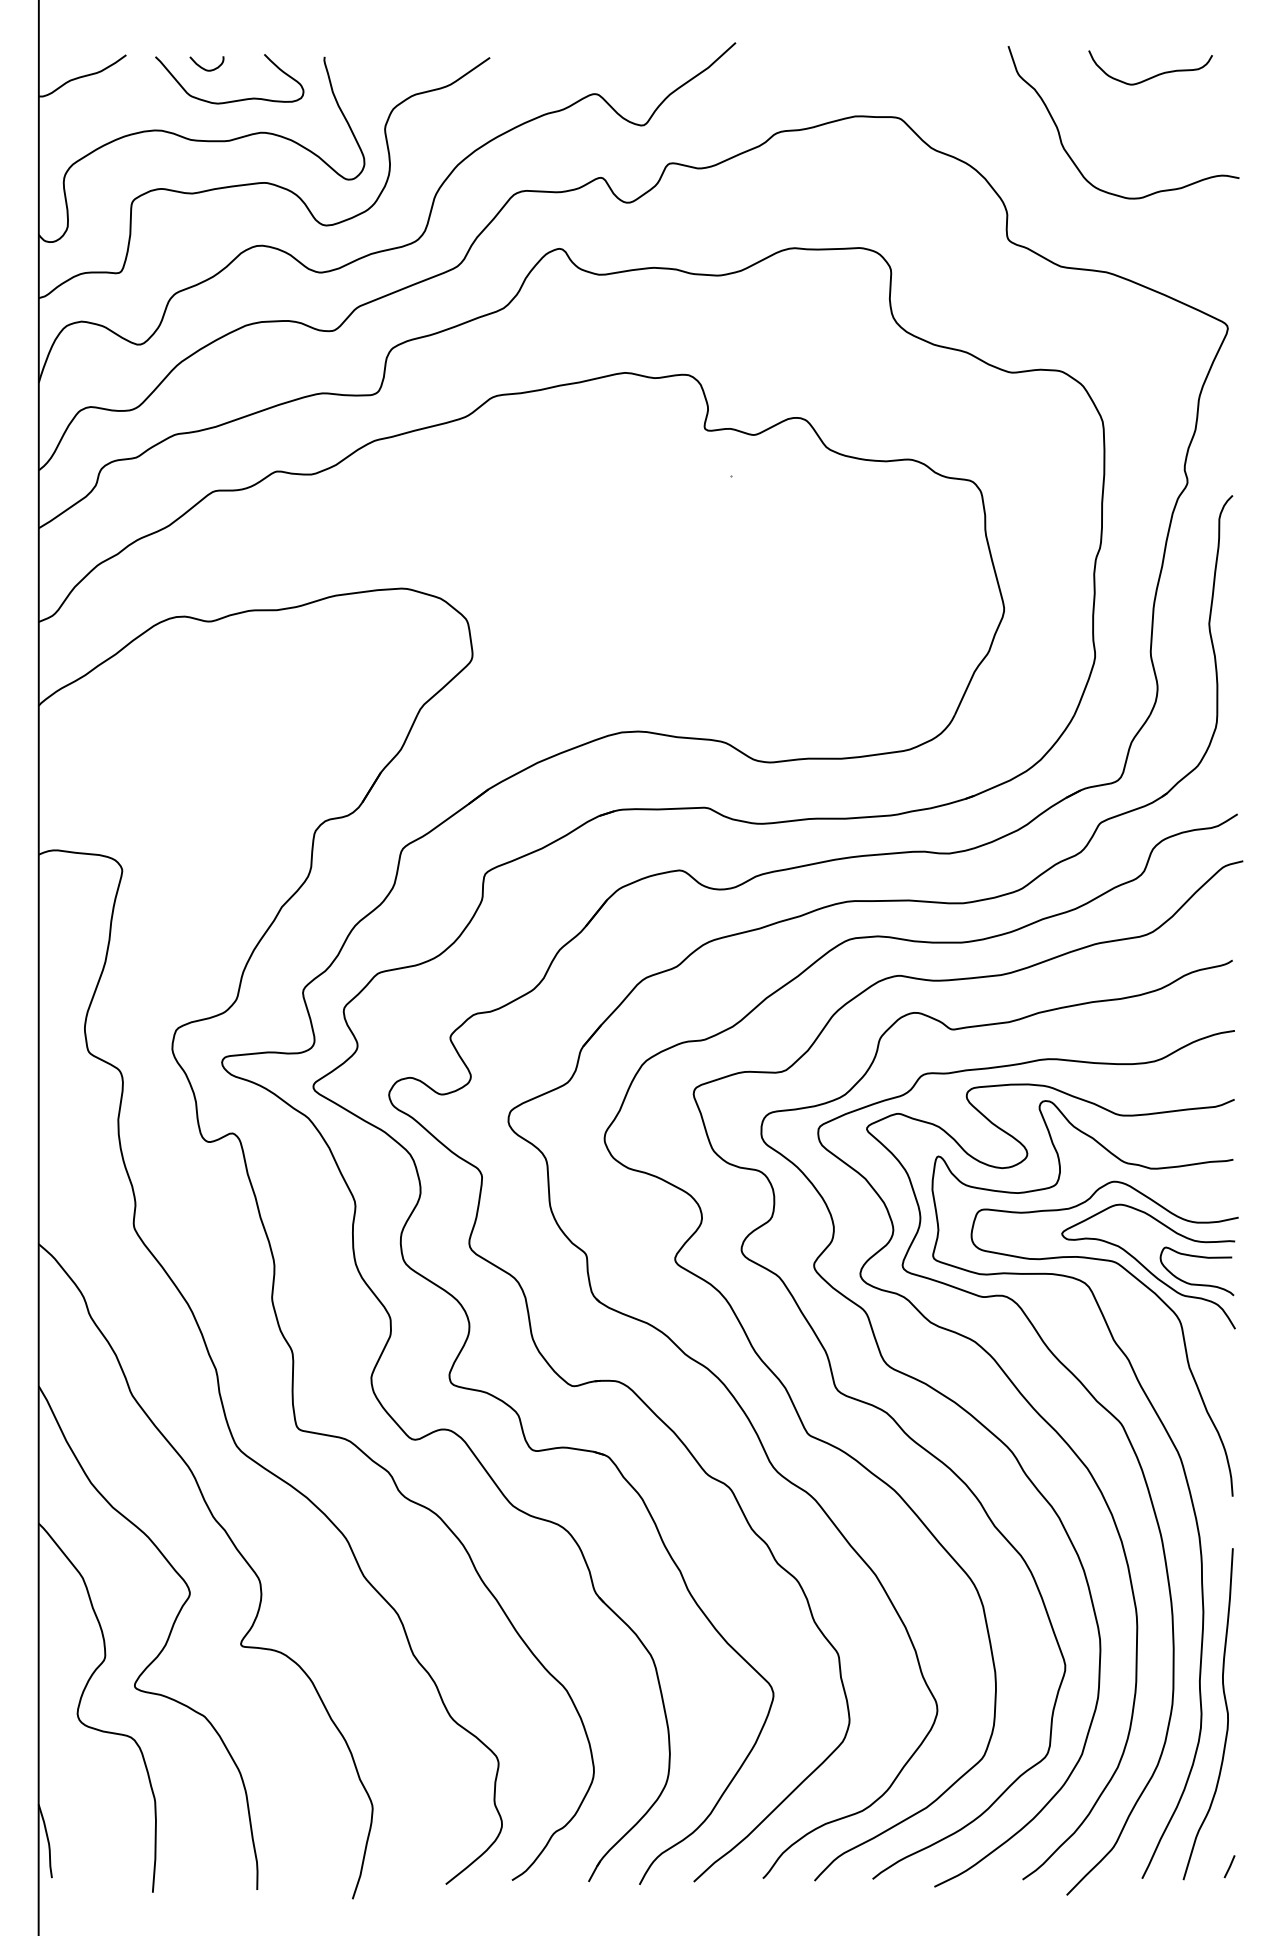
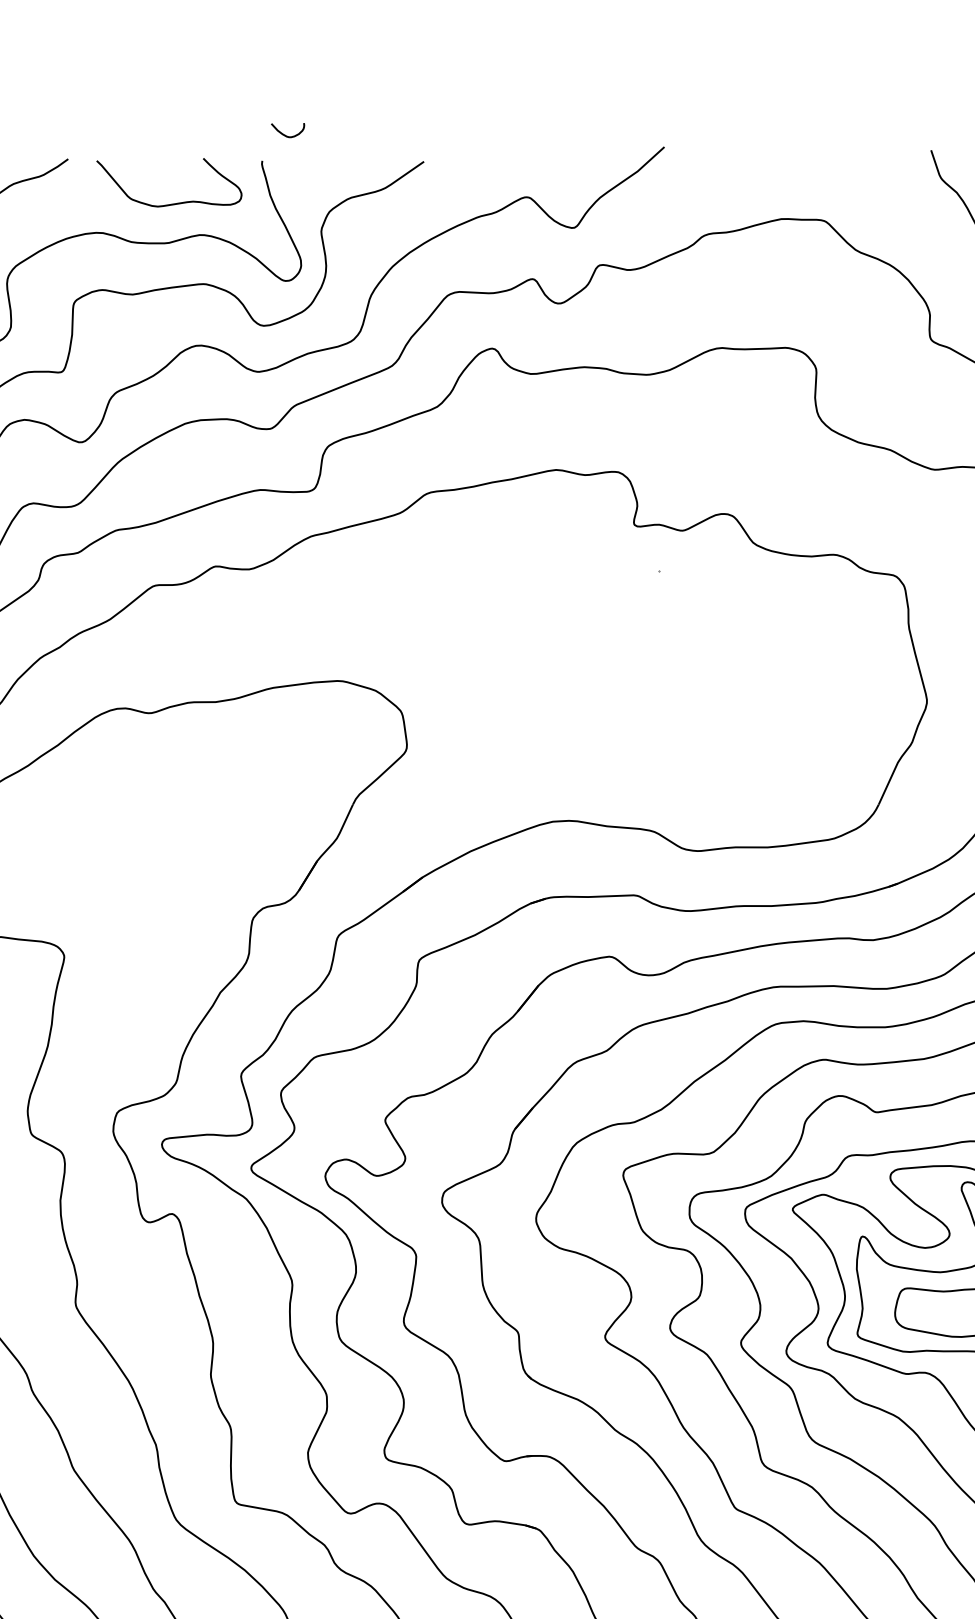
curve: (203, 67) -> (284, 134), moved

